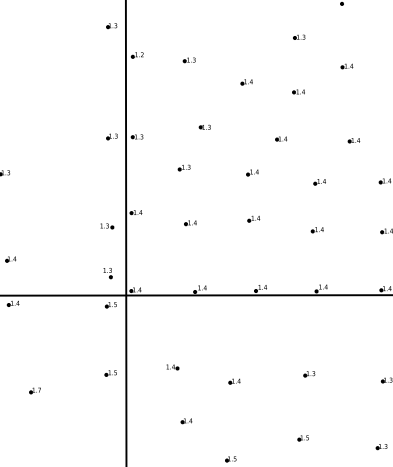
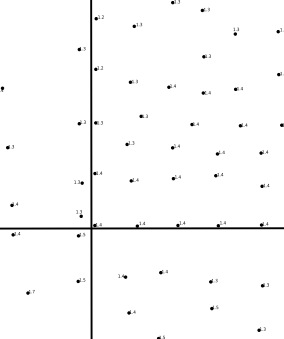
part: (187, 60) -> (132, 81), moved
part: (346, 66) -> (238, 88), moved
part: (316, 231) -> (218, 175), moved
part: (234, 382) -> (163, 272), moved
part: (303, 438) -> (214, 307), moved

